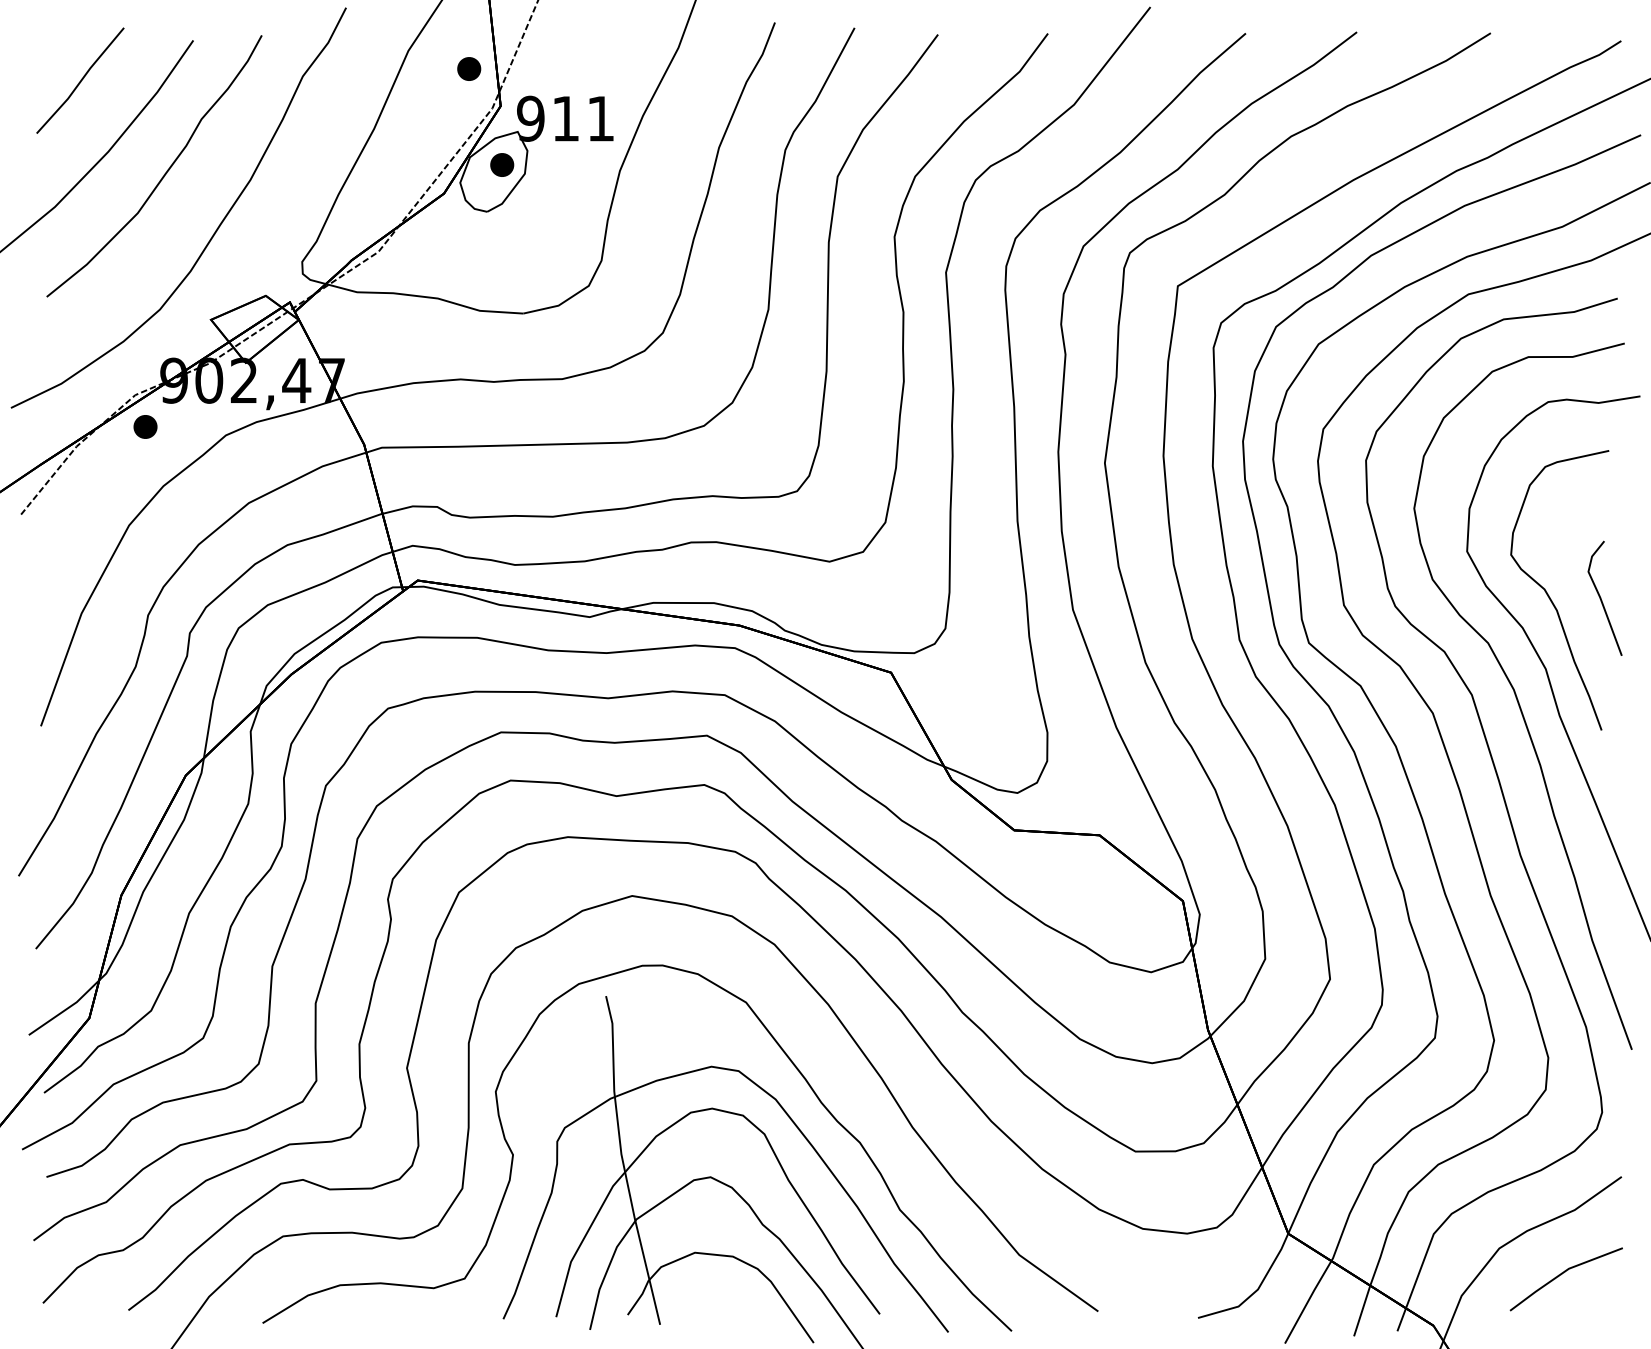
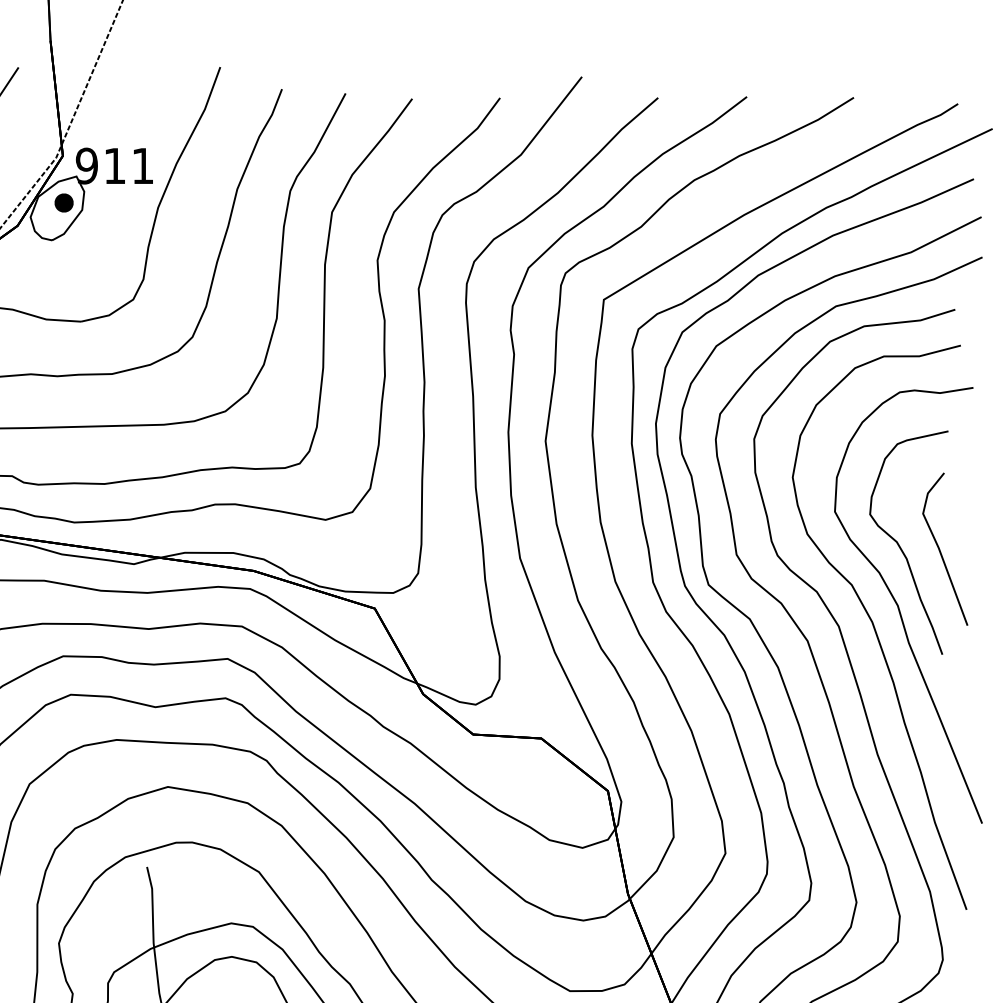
part: (469, 68) -> (37, 125), removed
part: (1604, 598) -> (944, 549), size x1.67

